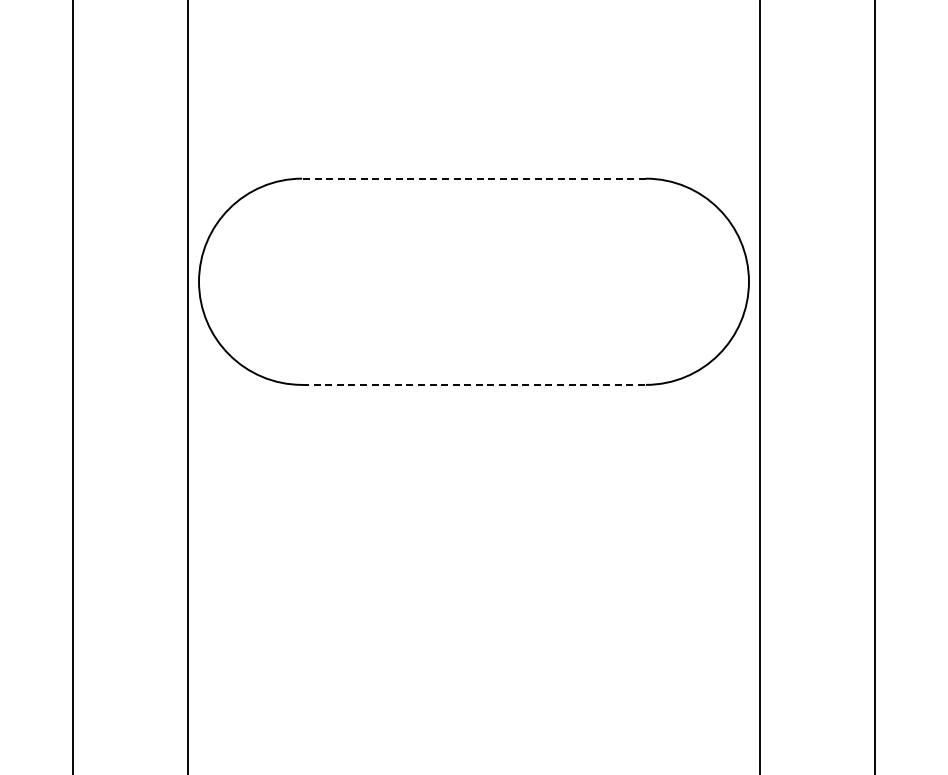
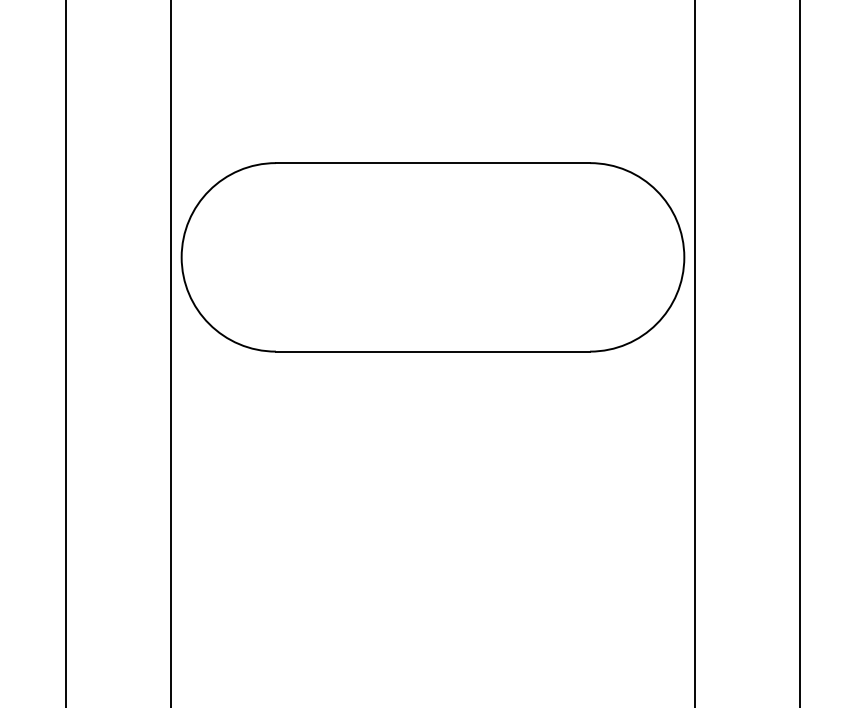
line: (474, 178) -> (433, 162), dashed -> solid
line: (474, 384) -> (433, 351), dashed -> solid

